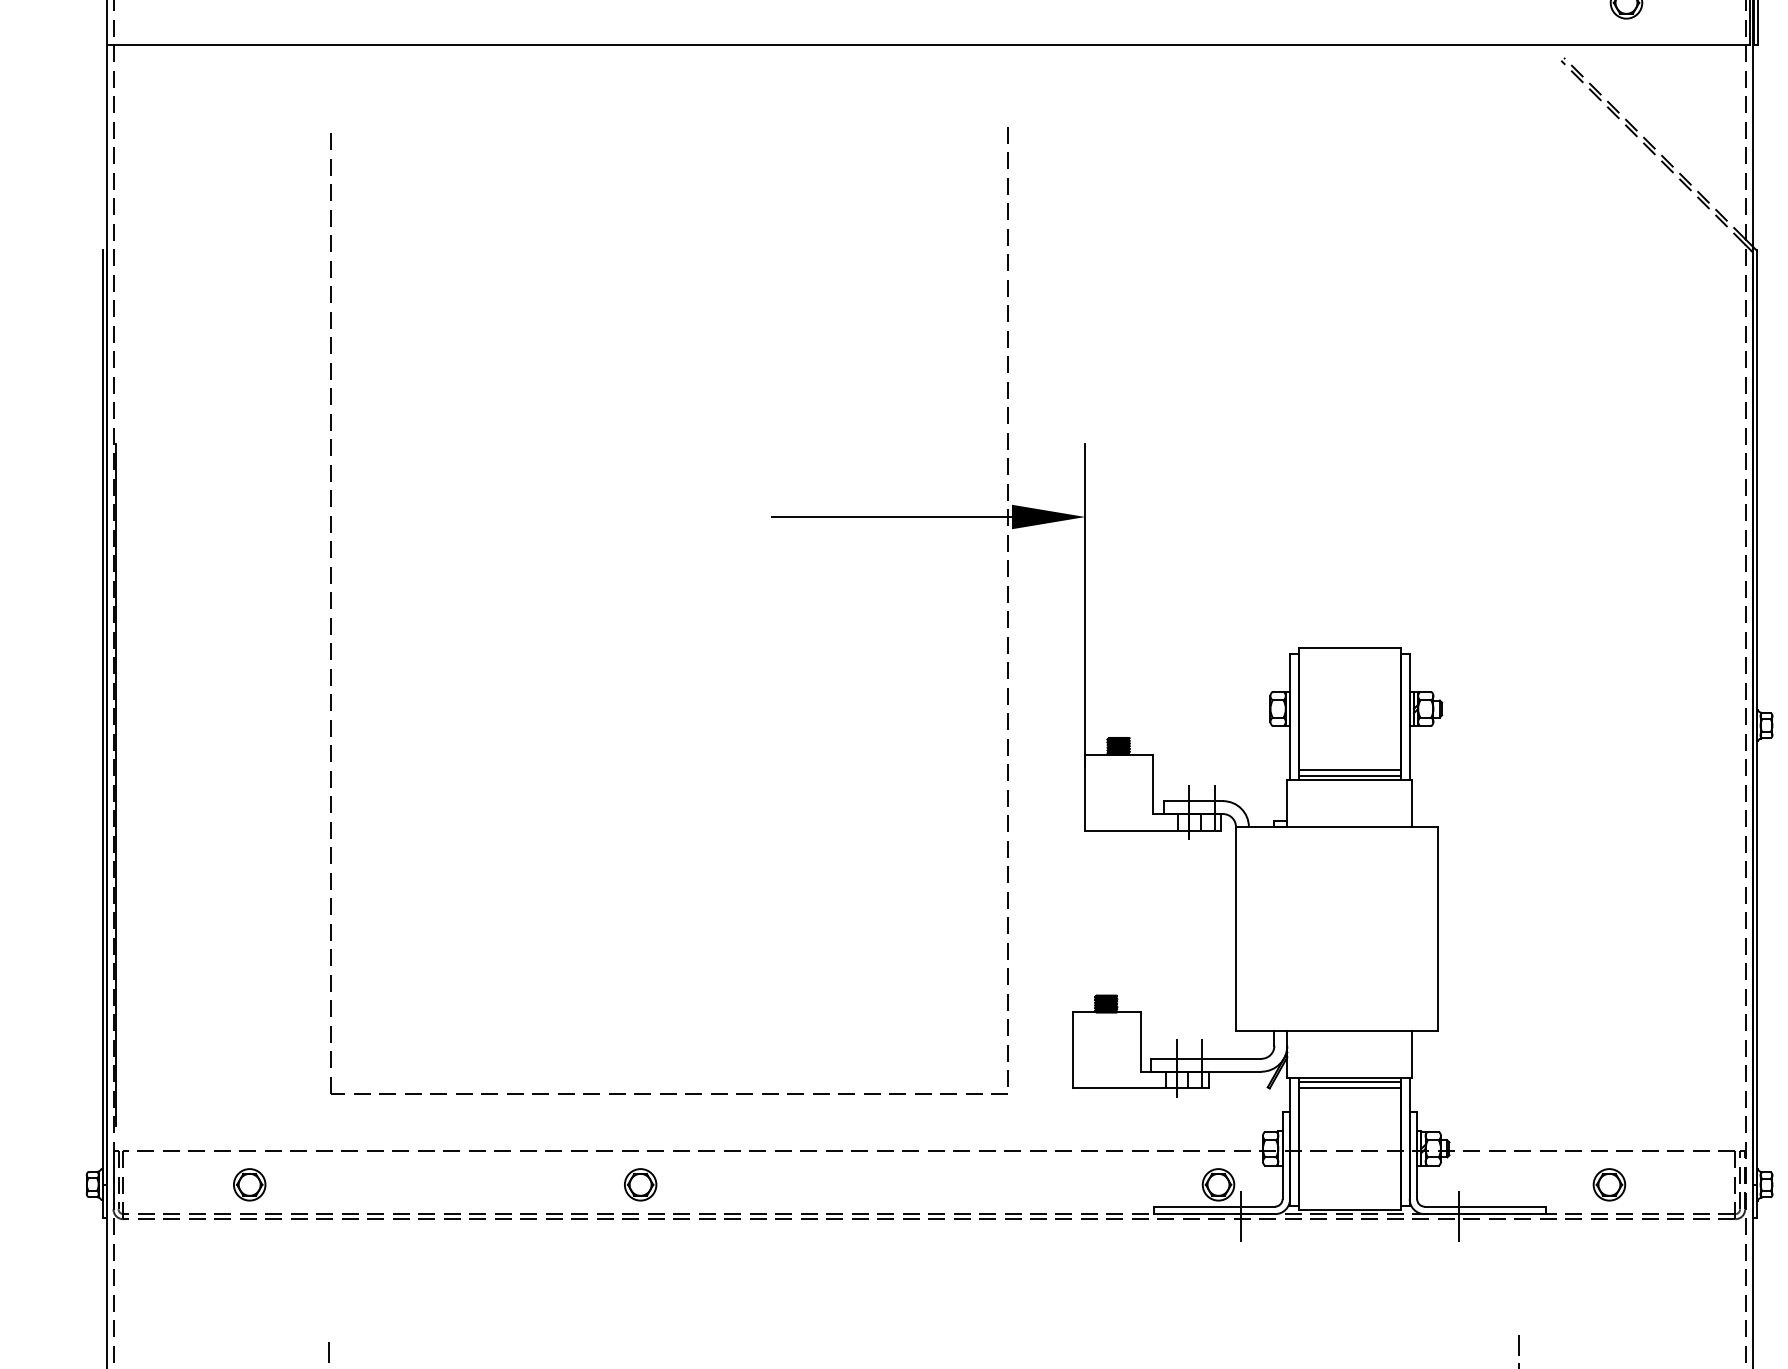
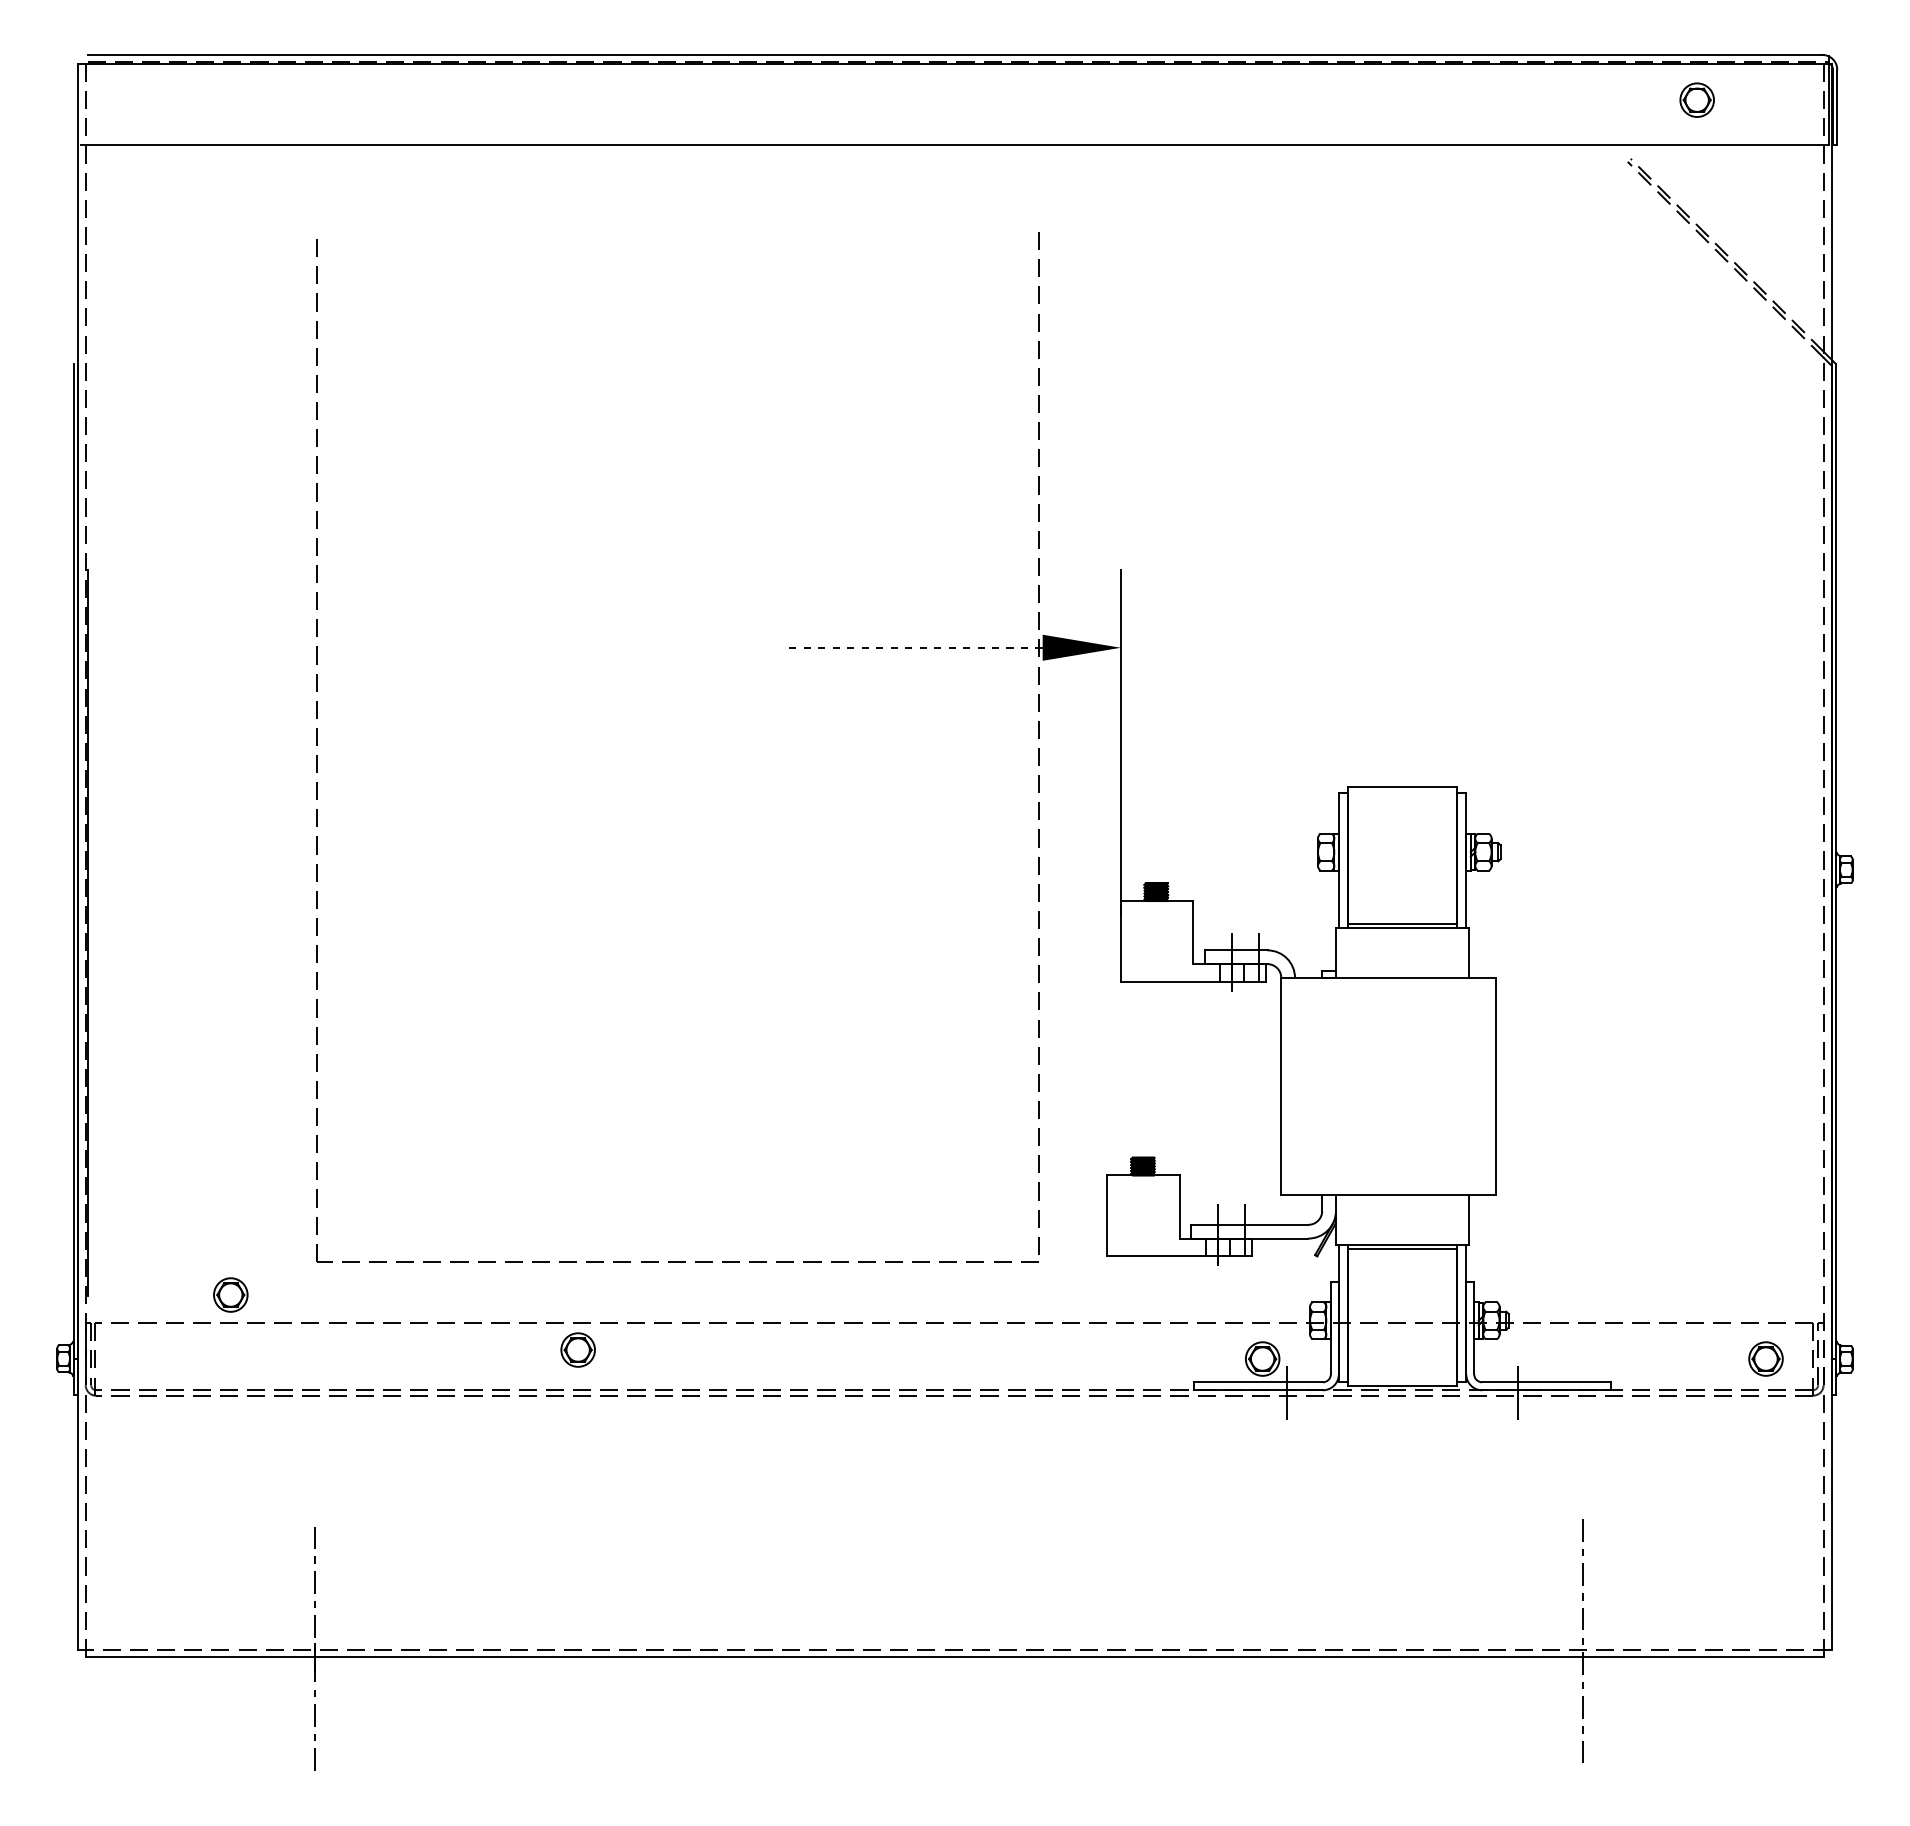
line: (891, 516) -> (914, 647), solid -> dashed
line: (1349, 770) -> (1402, 917), removed
line: (1349, 1087) -> (1402, 1255), removed
part: (249, 1184) -> (230, 1294), moved
part: (639, 1184) -> (577, 1349), moved
part: (1608, 1184) -> (1765, 1358), moved

